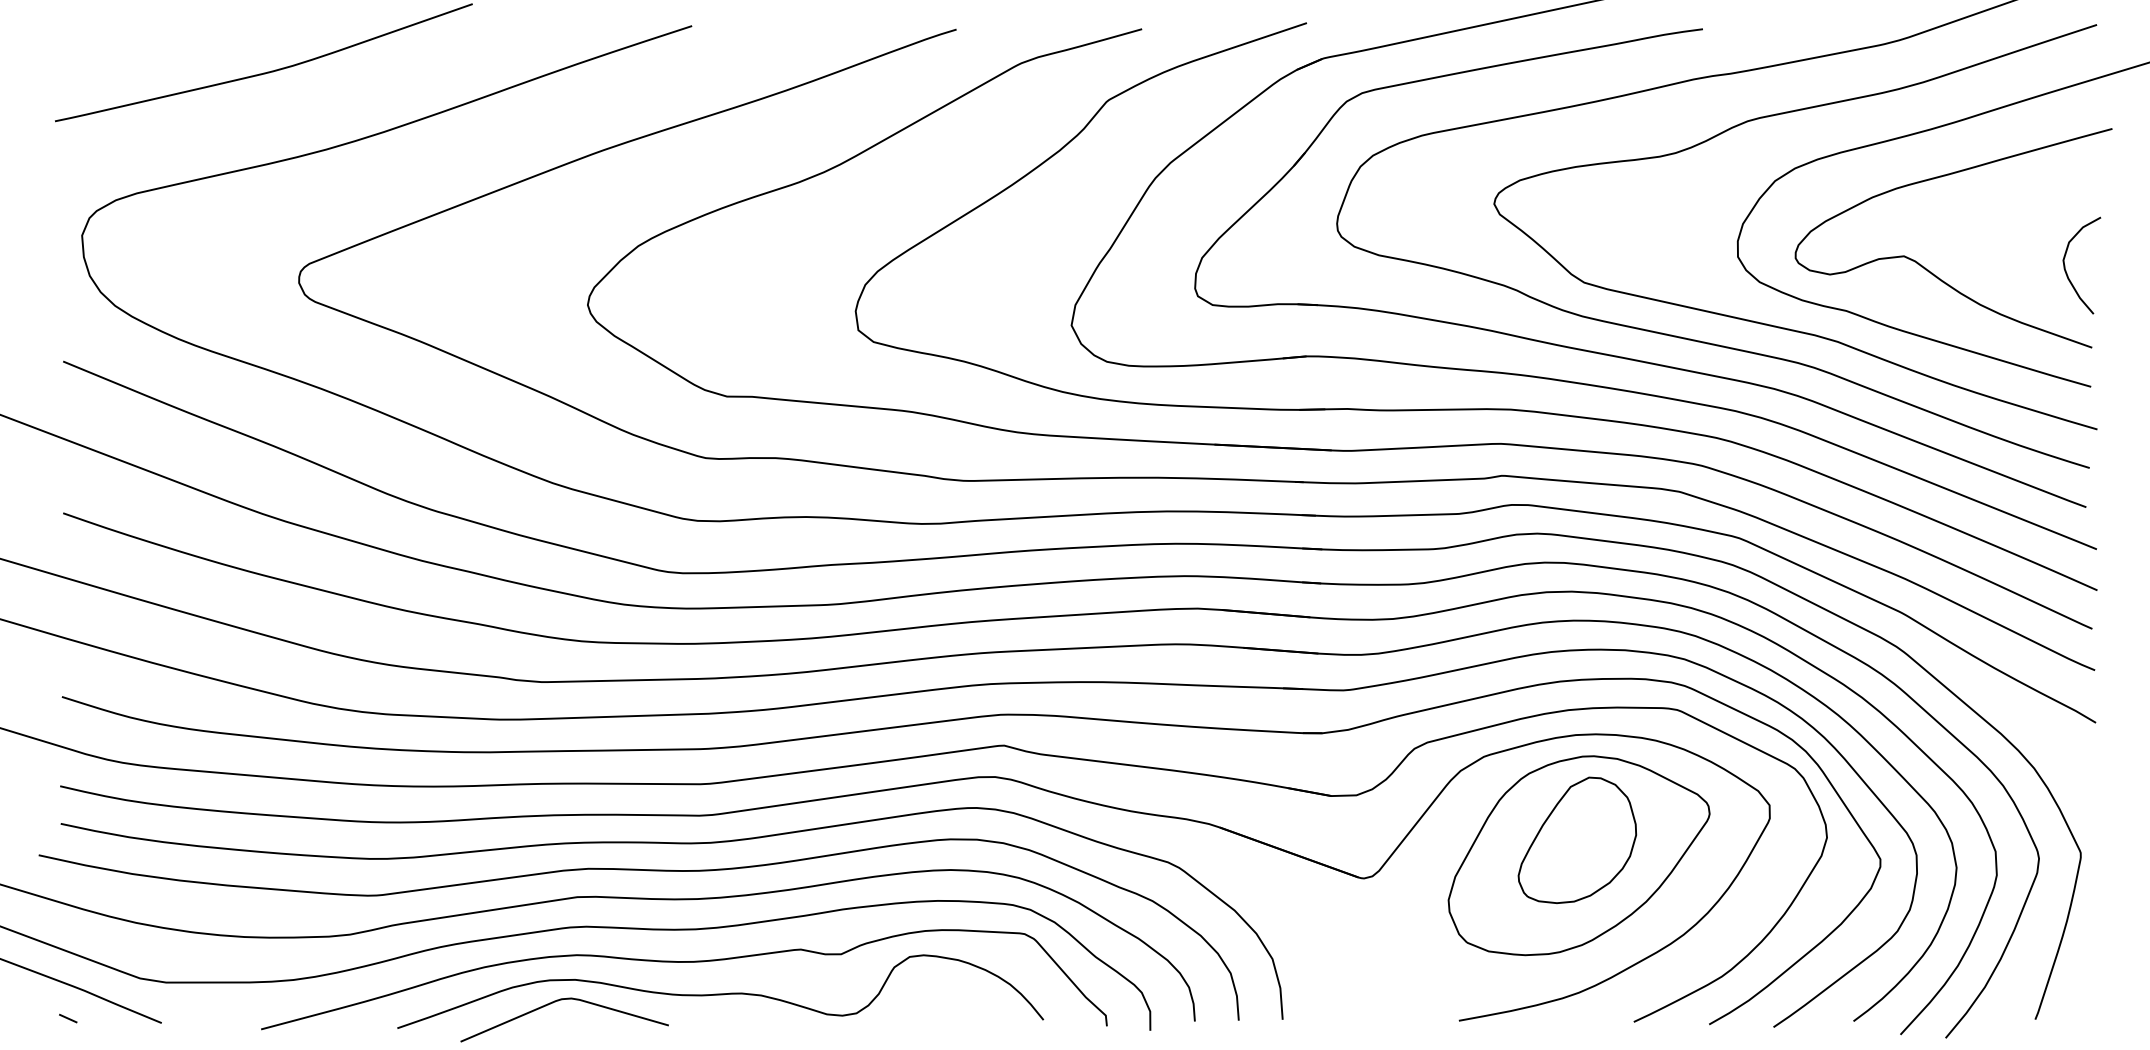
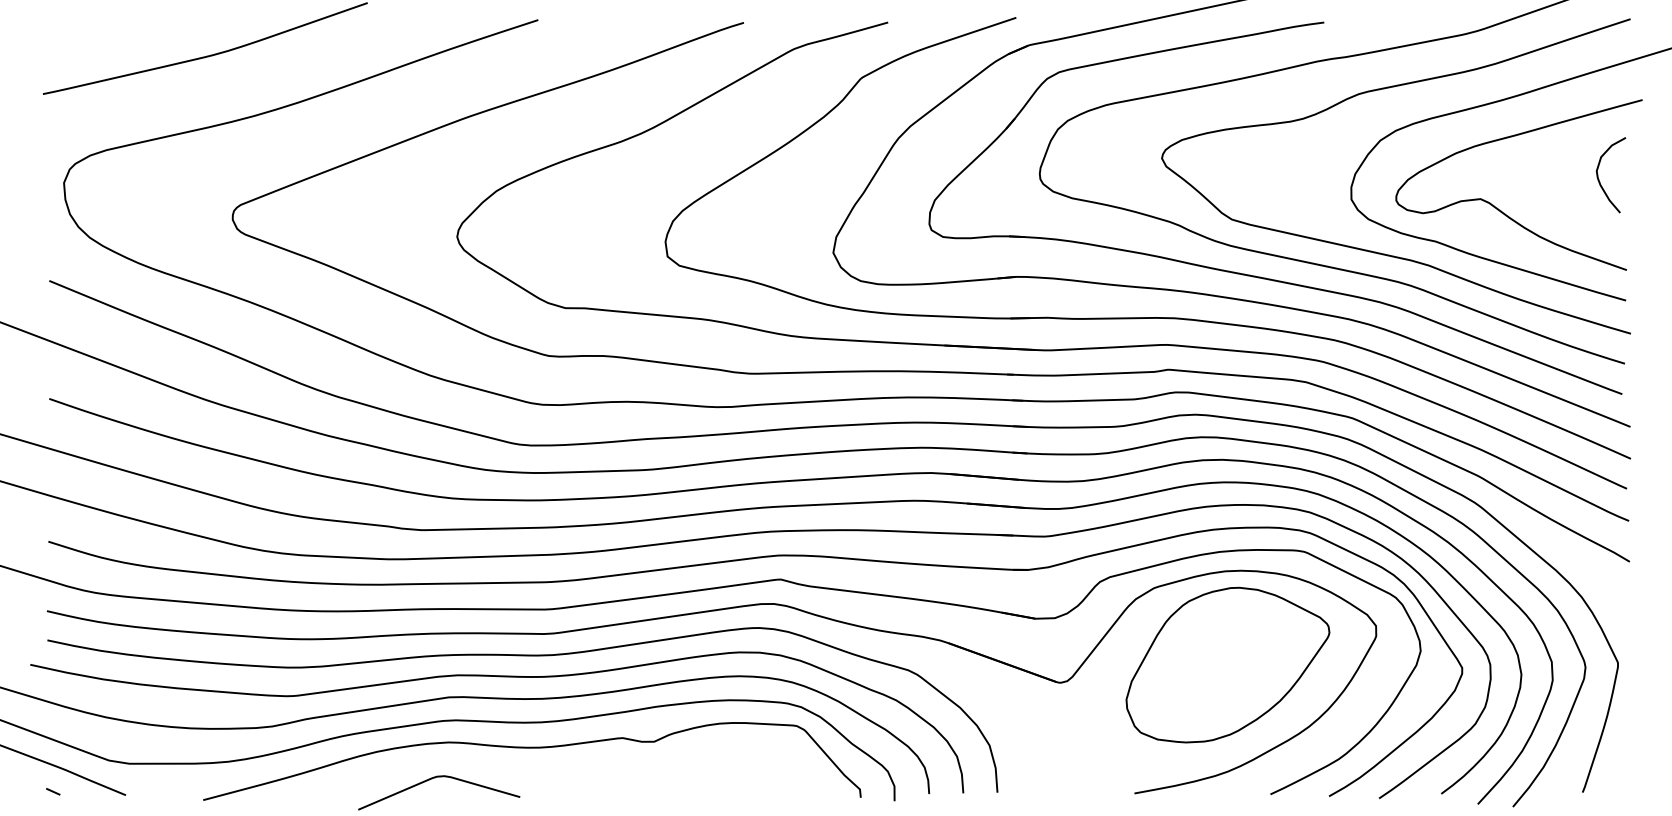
curve: (2066, 270) -> (1599, 179), moved
part: (1577, 839) -> (1226, 652), removed
curve: (720, 993) -> (560, 772), removed

